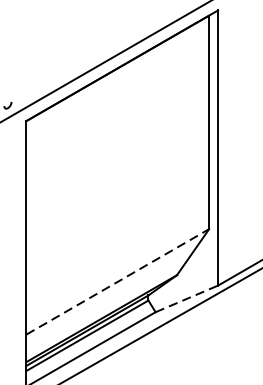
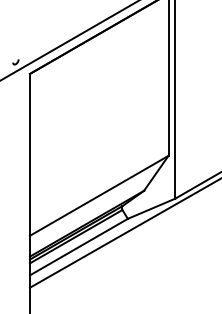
line: (118, 281) -> (99, 195), dashed -> solid
line: (186, 298) -> (151, 208), dashed -> solid

